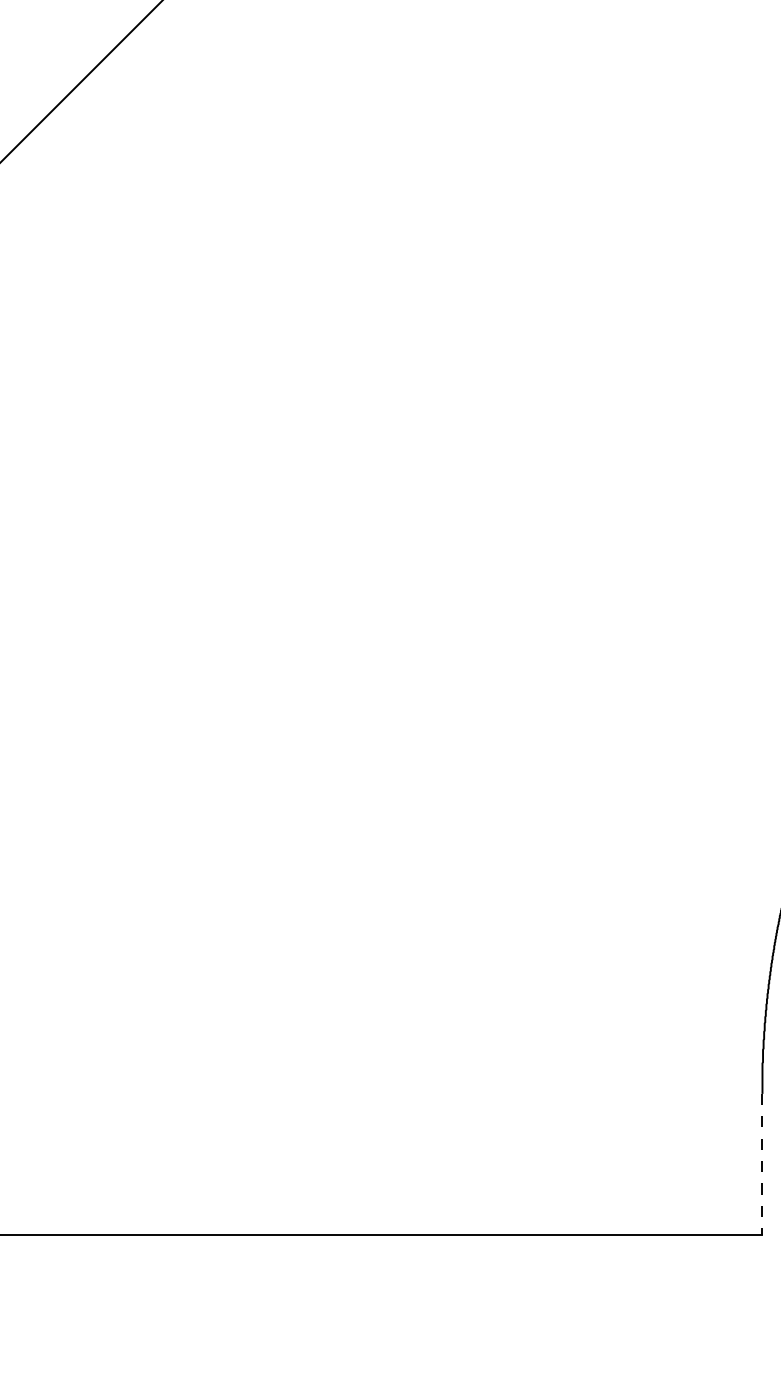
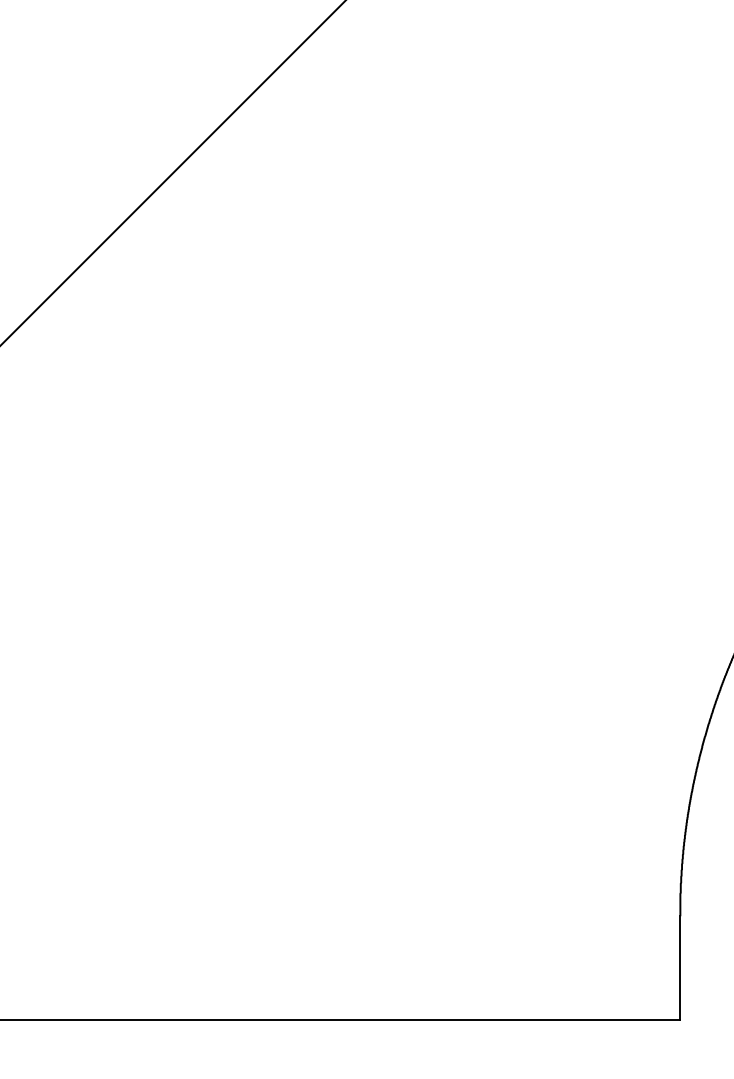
line: (762, 1164) -> (680, 968), dashed -> solid

